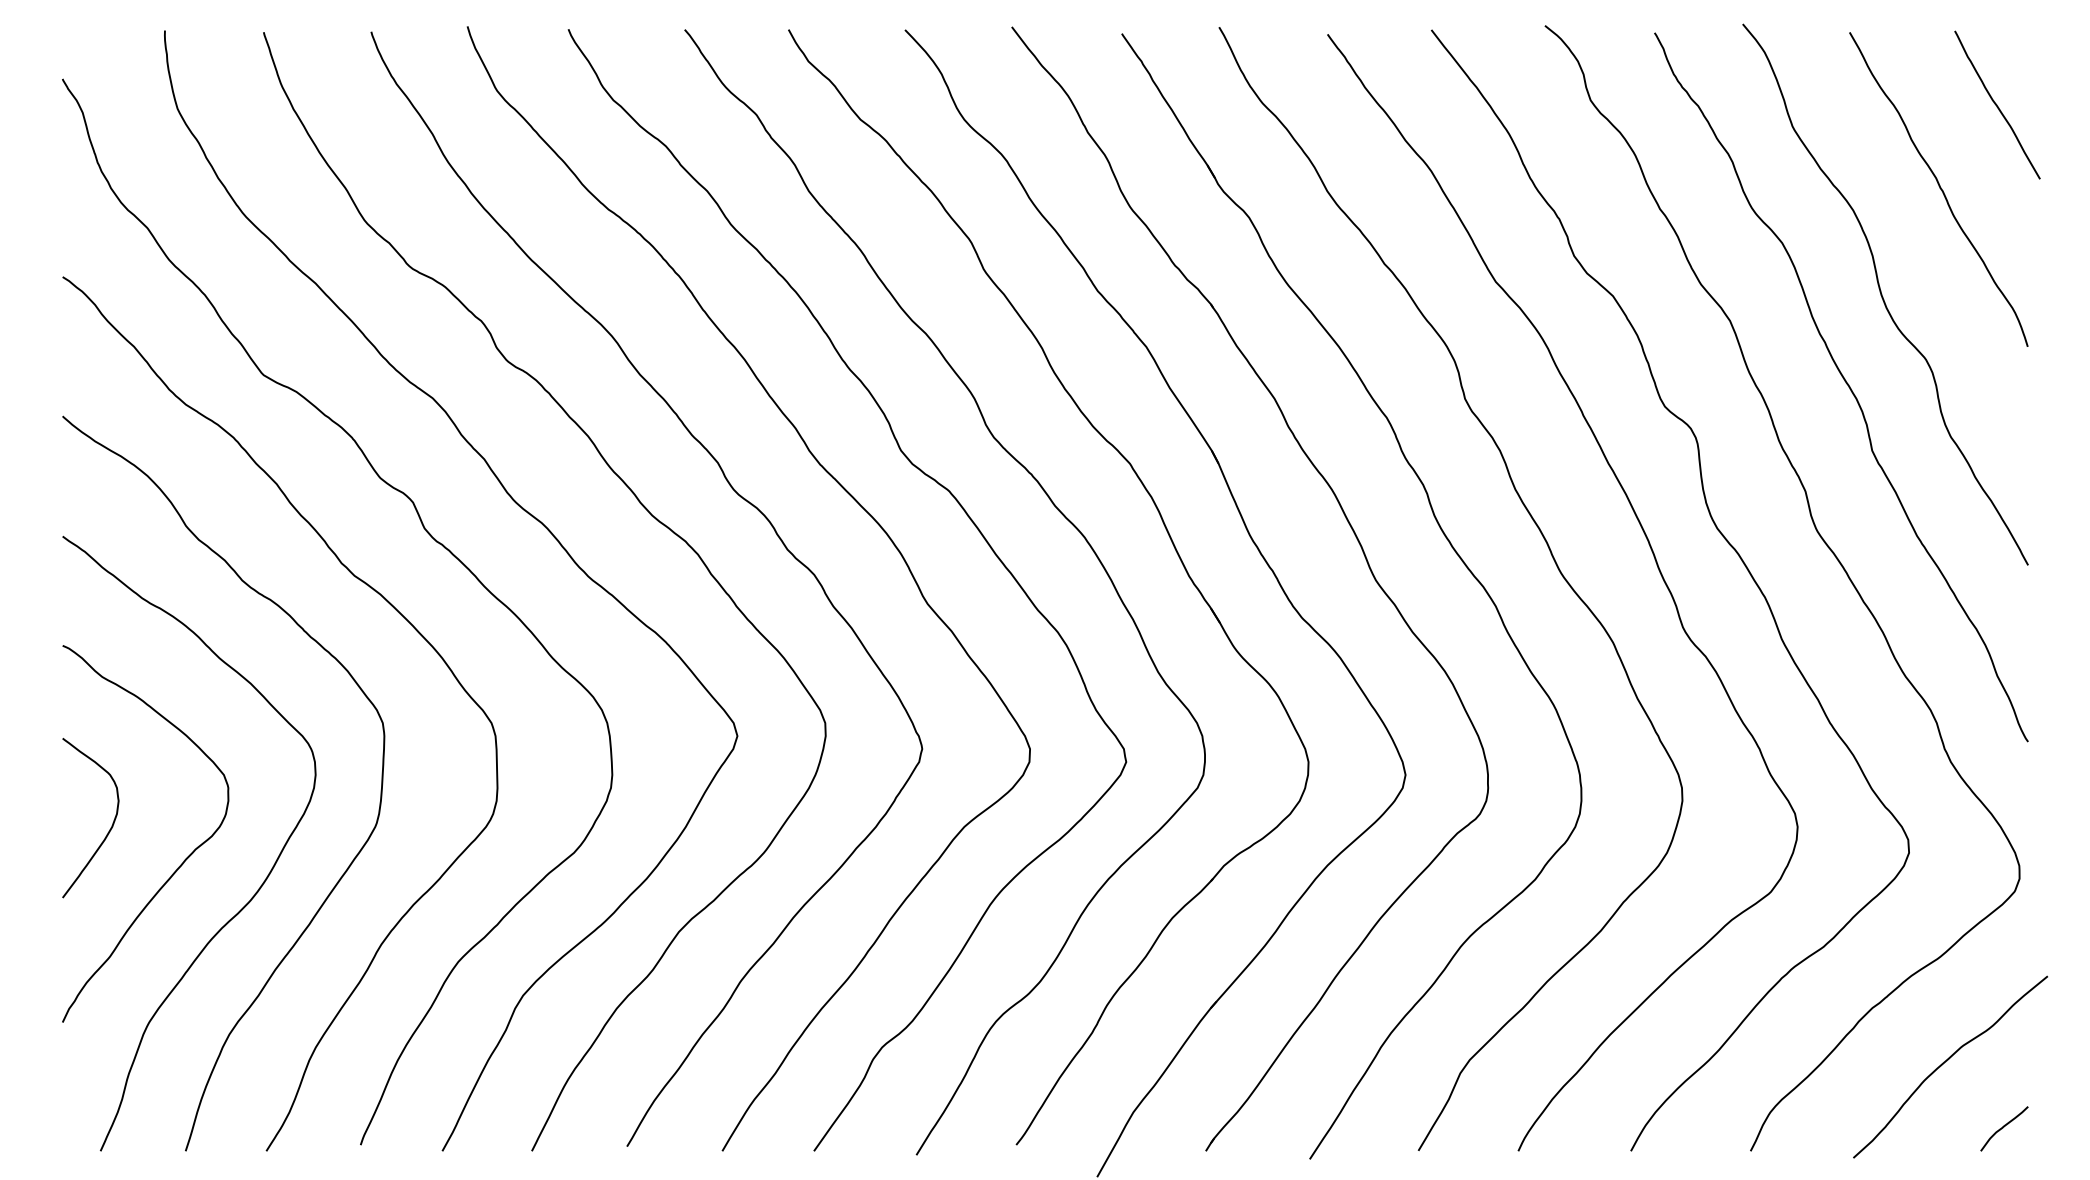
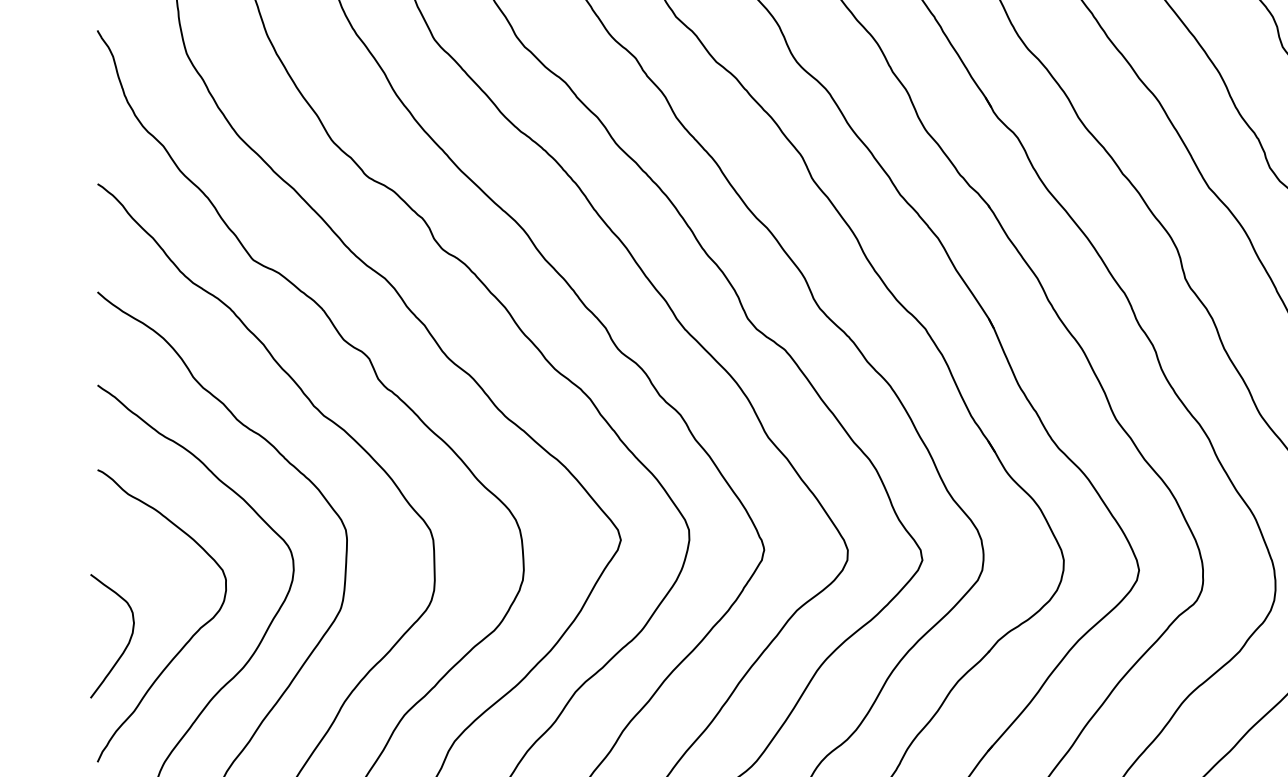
curve: (110, 827) -> (127, 643), moved

